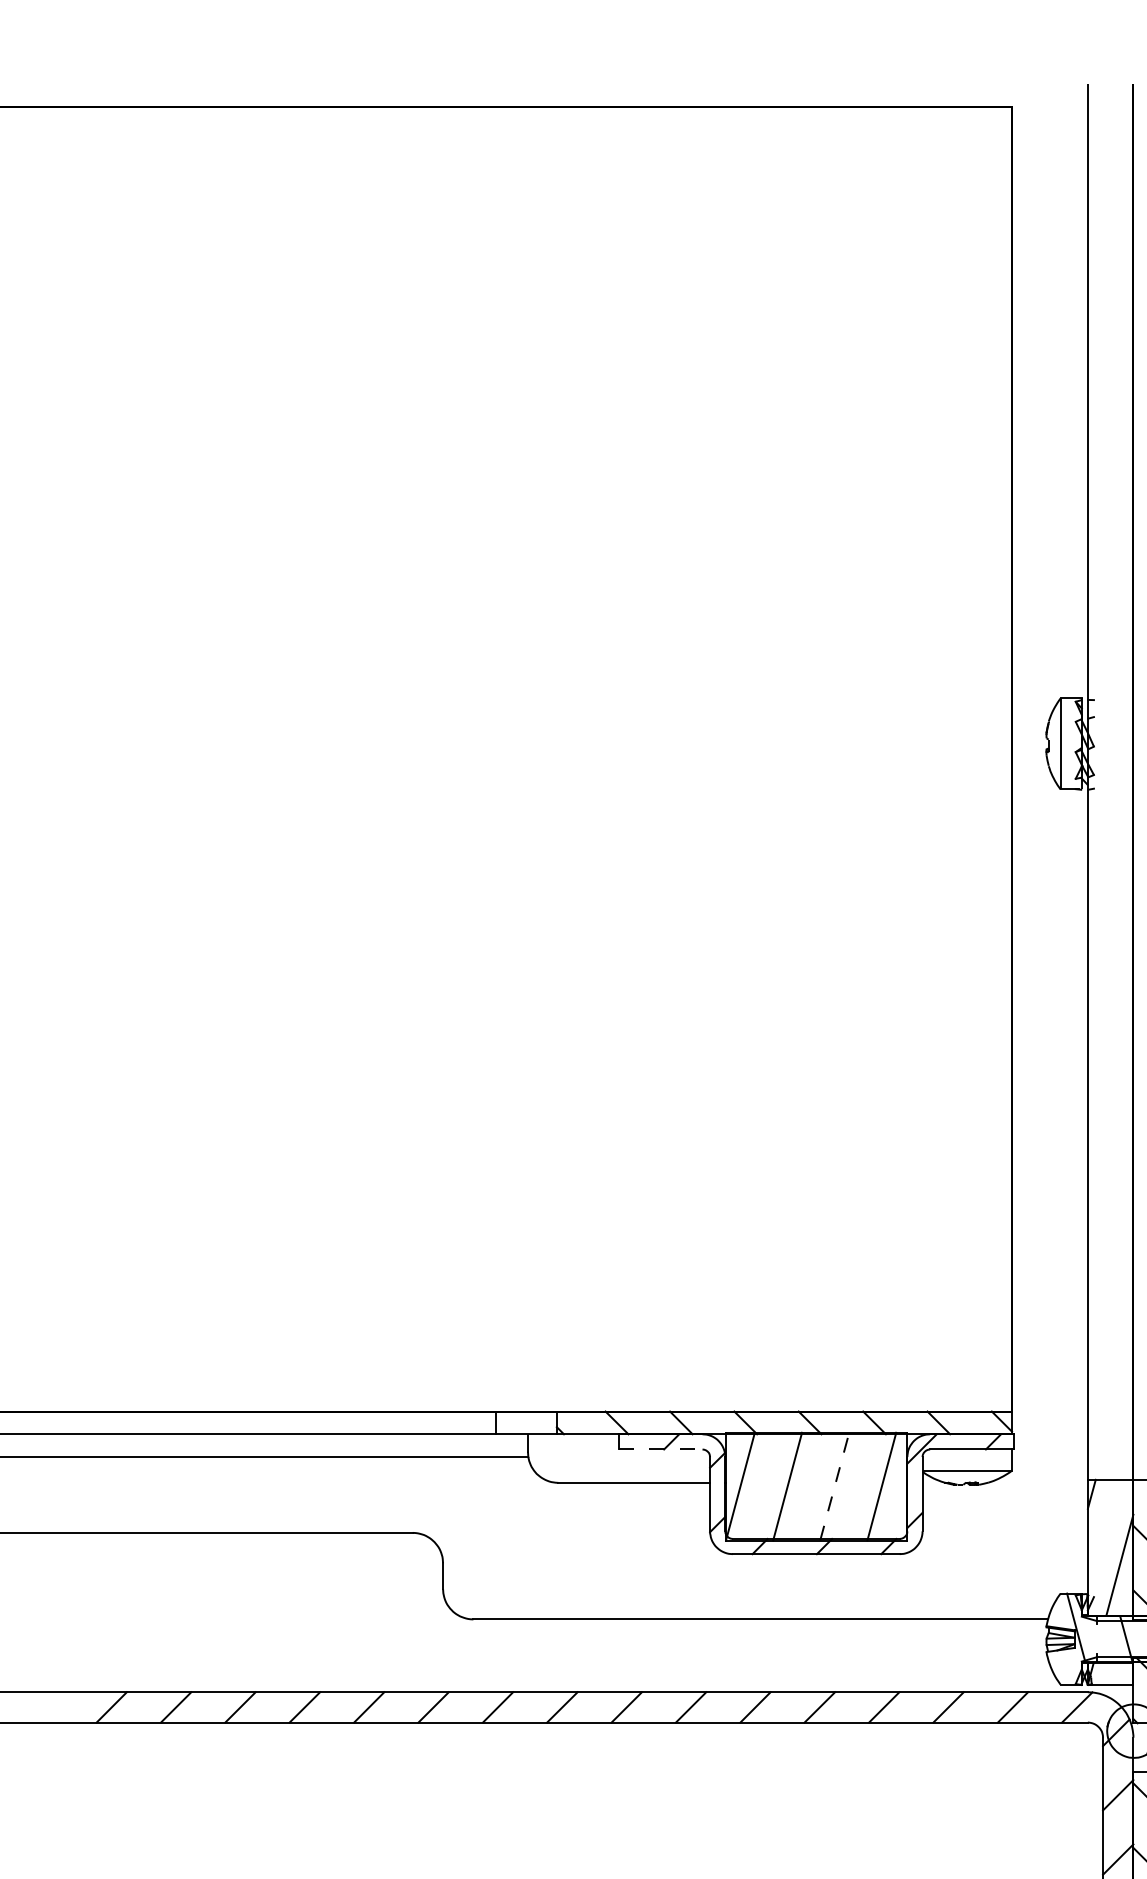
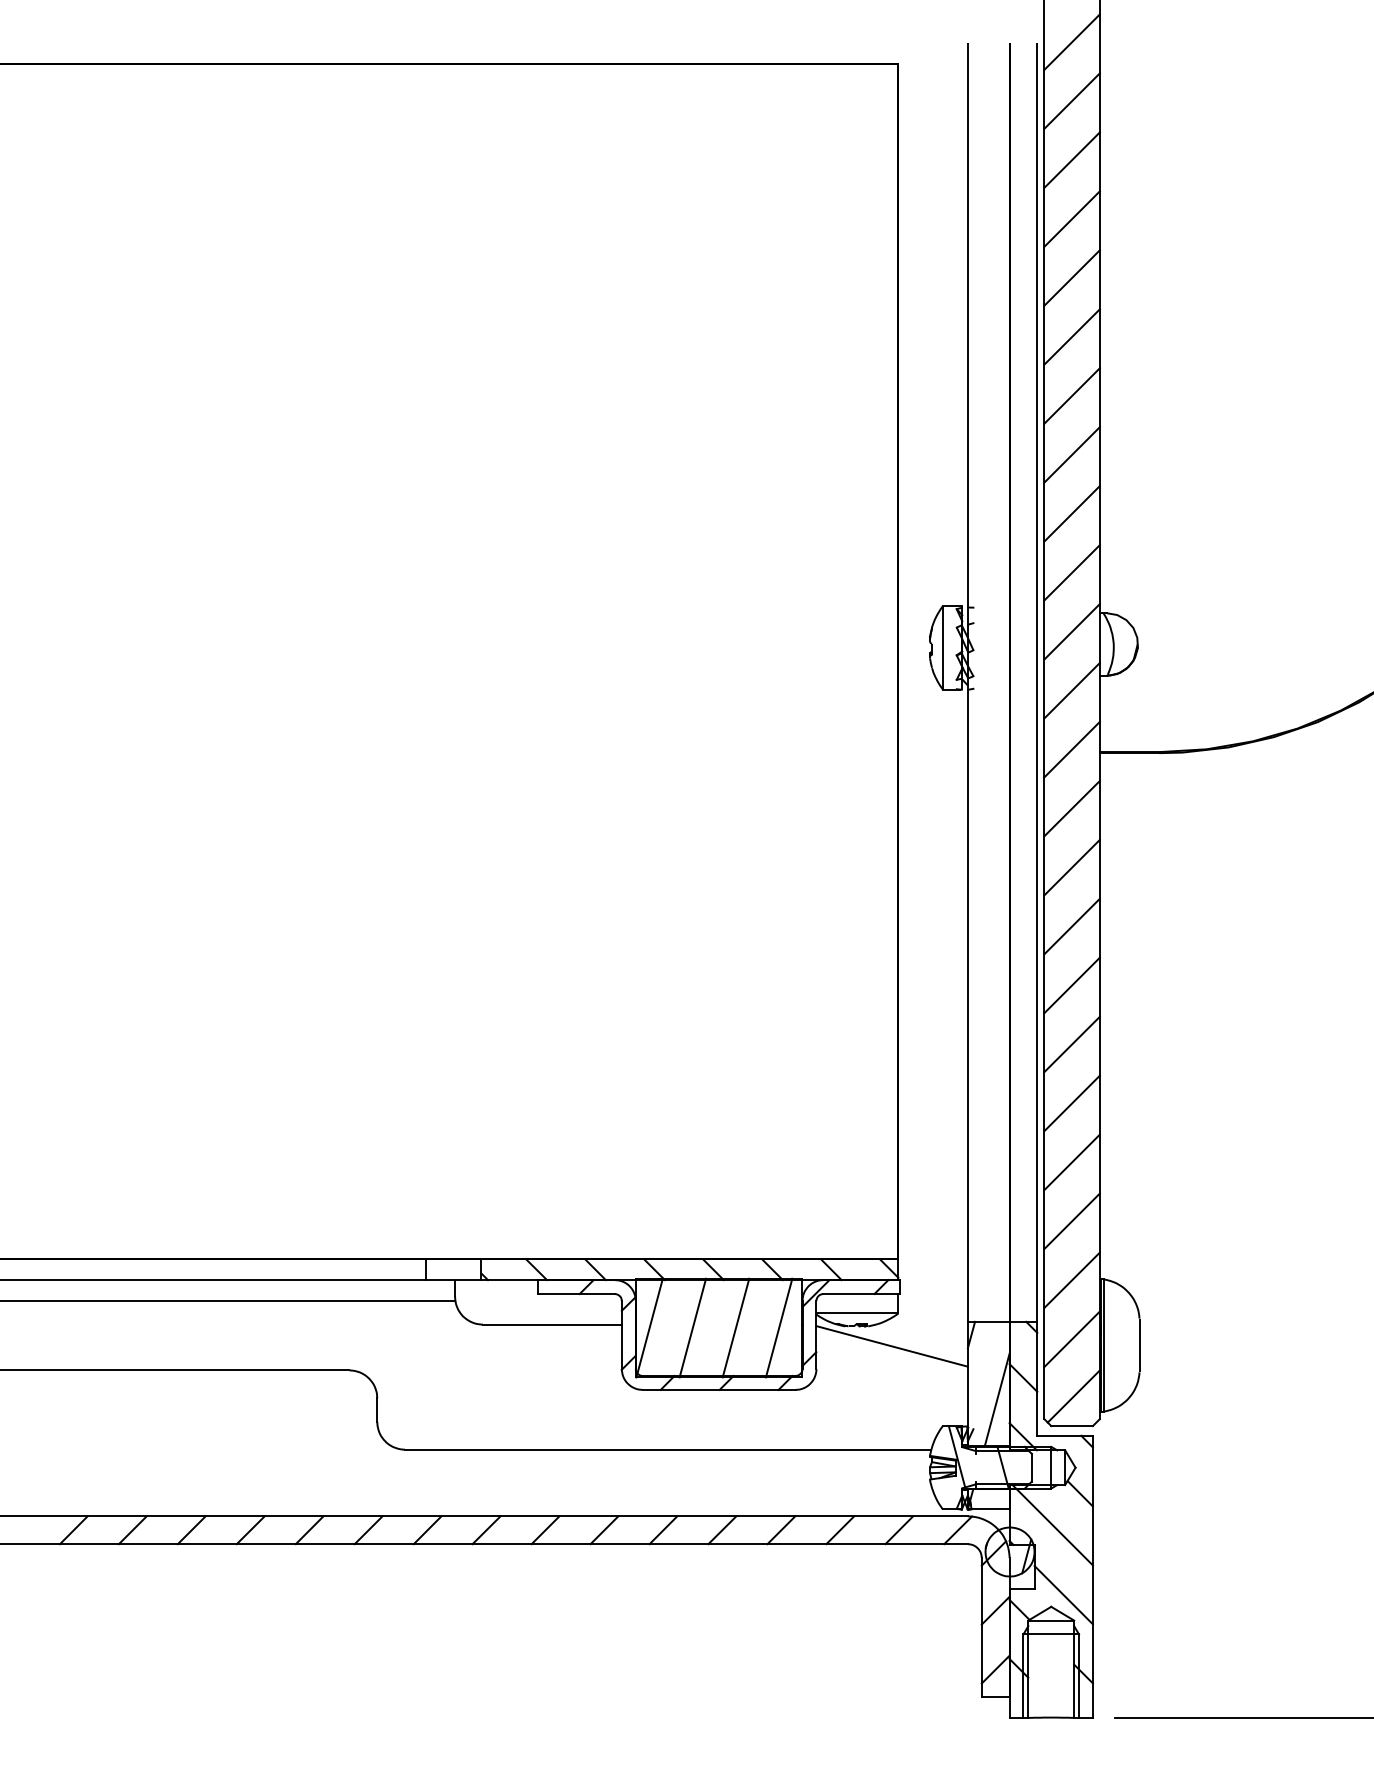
line: (661, 1449) -> (577, 1294), dashed -> solid
line: (835, 1486) -> (736, 1327), dashed -> solid
line: (1004, 1506) -> (891, 1346), added

